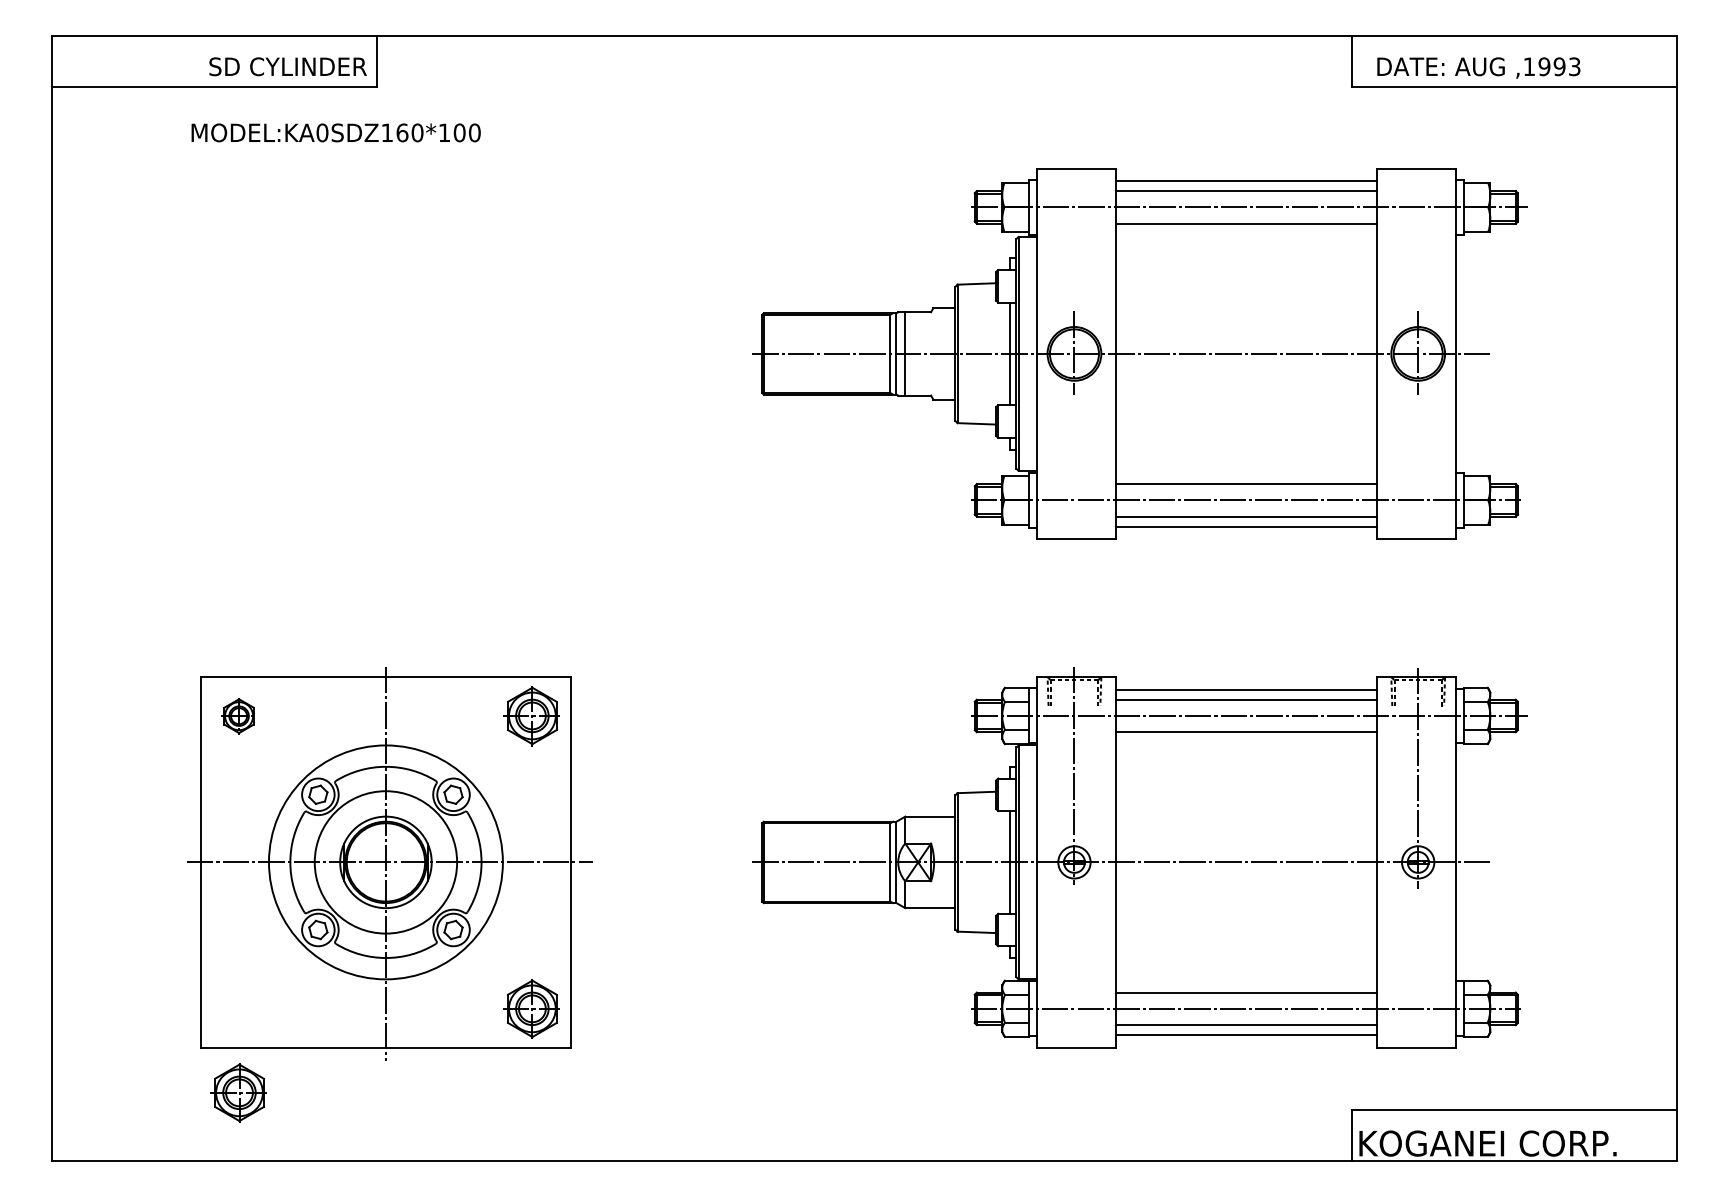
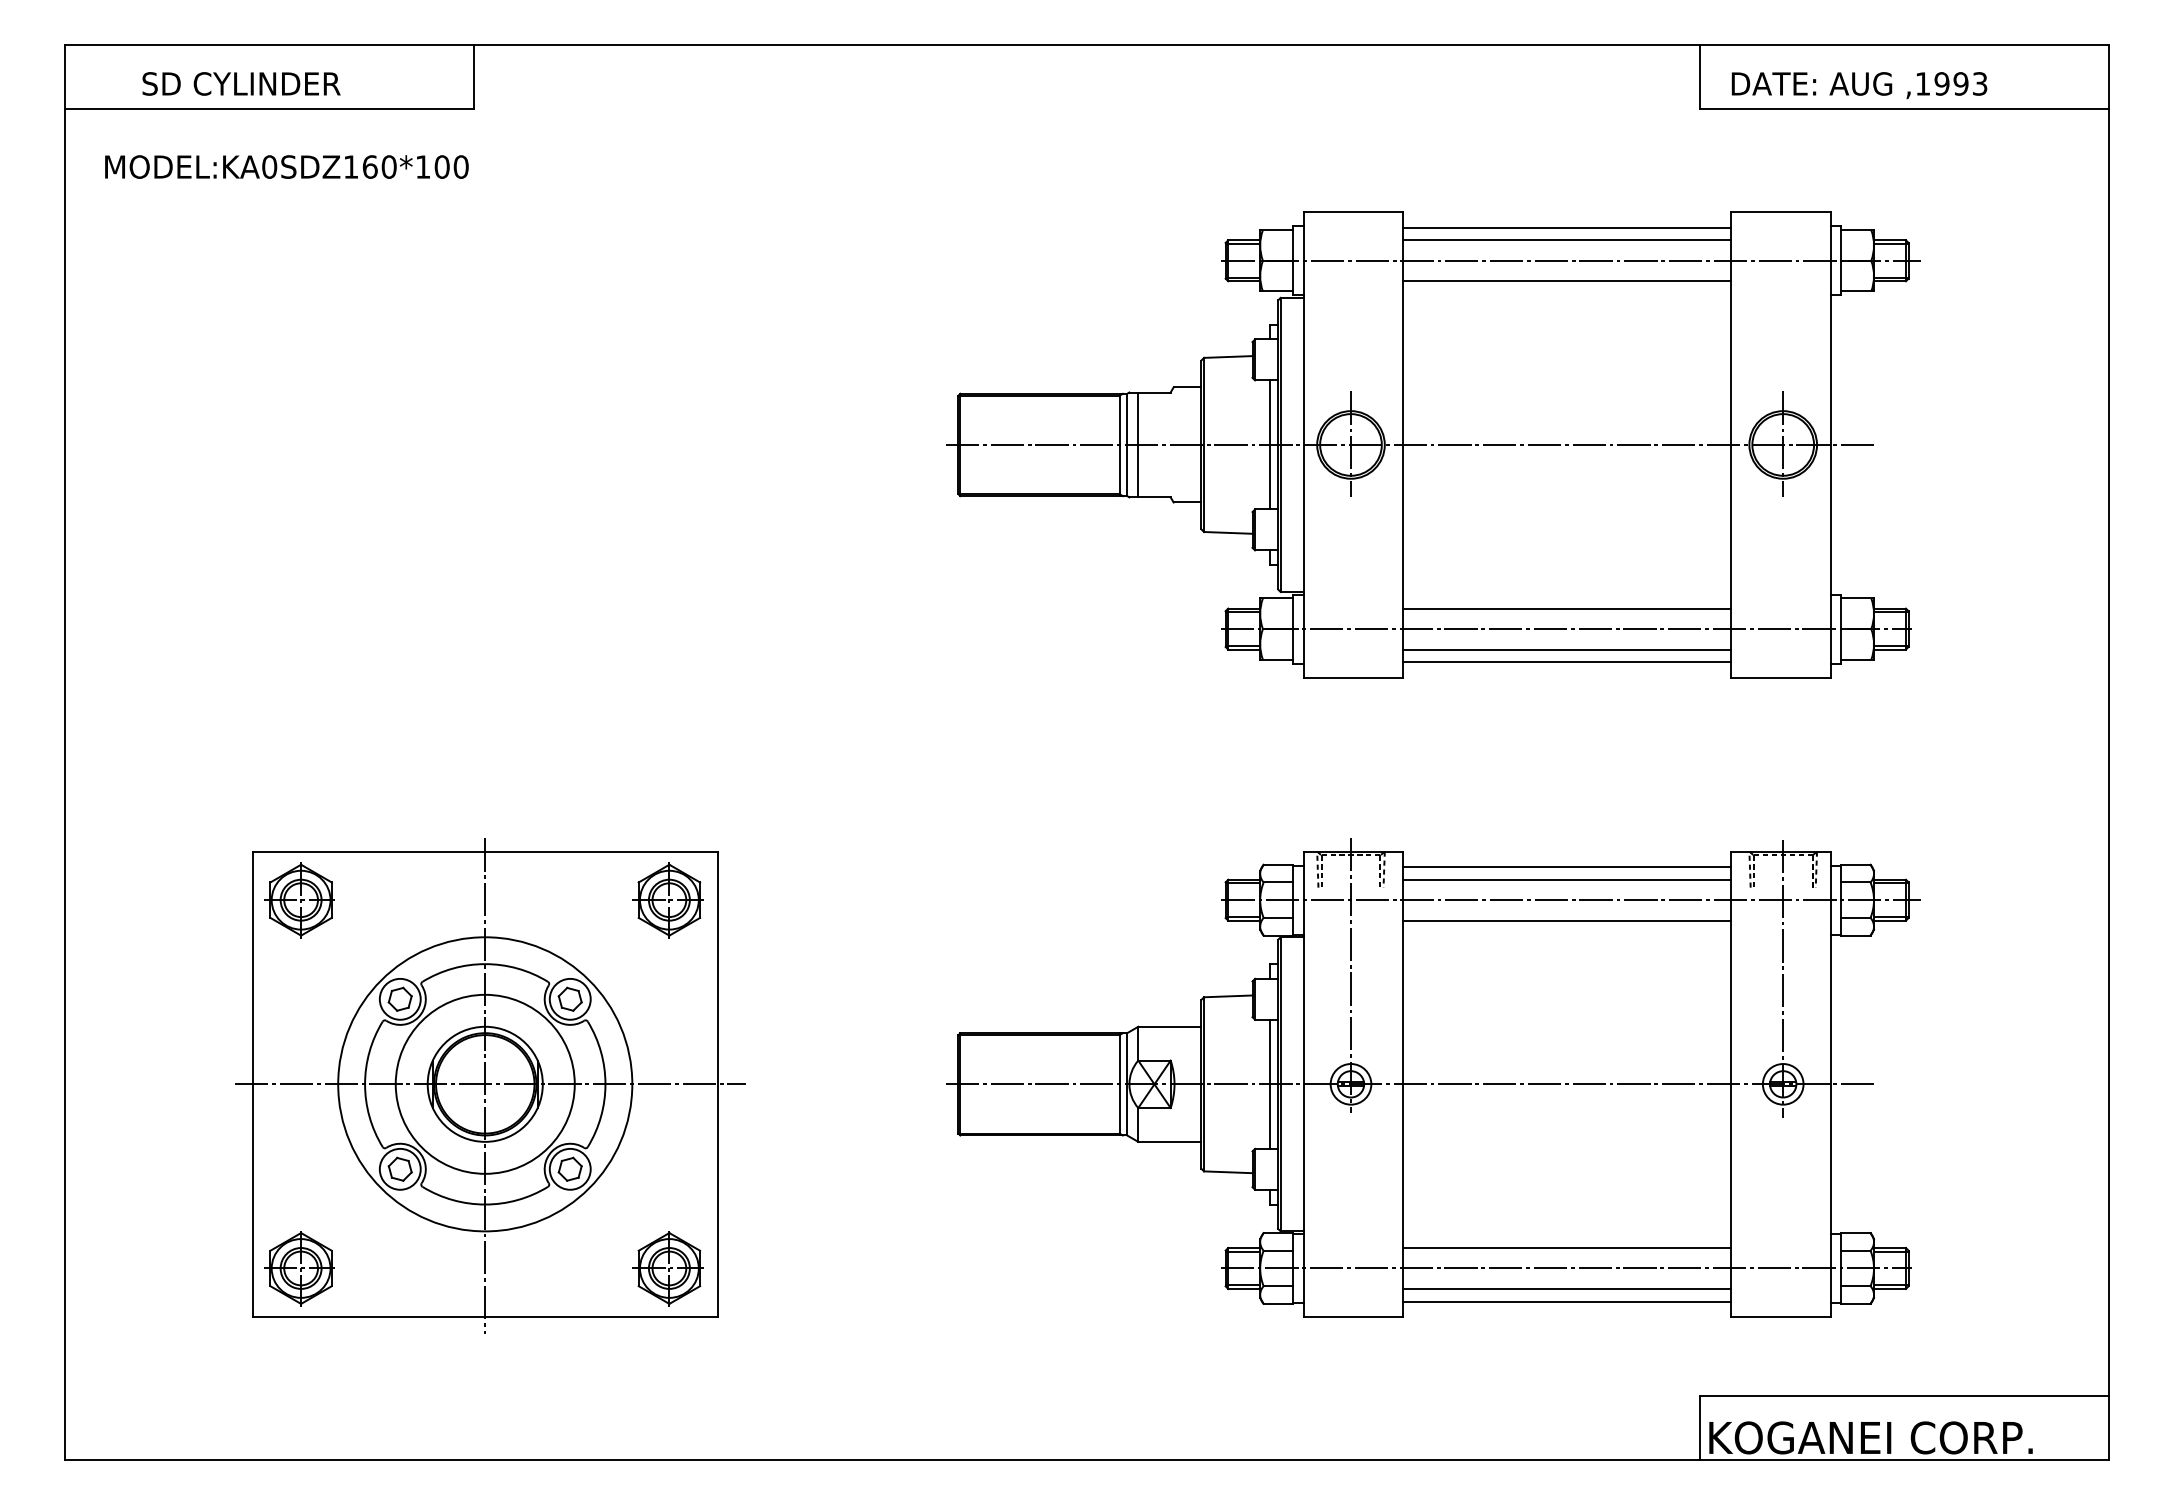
text: (287, 66) -> (240, 83), moved
text: (335, 132) -> (286, 166), moved
part: (238, 716) -> (299, 900), size x1.67
part: (238, 1092) -> (299, 1268), moved

